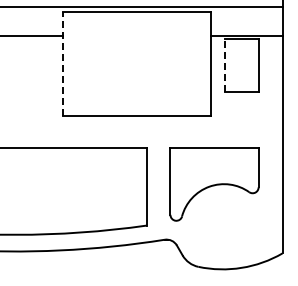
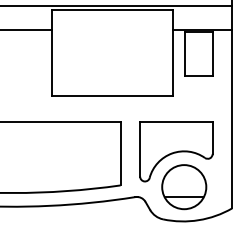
line: (63, 63) -> (52, 52), dashed -> solid
line: (225, 65) -> (185, 53), dashed -> solid
part: (223, 227) -> (183, 187), added

